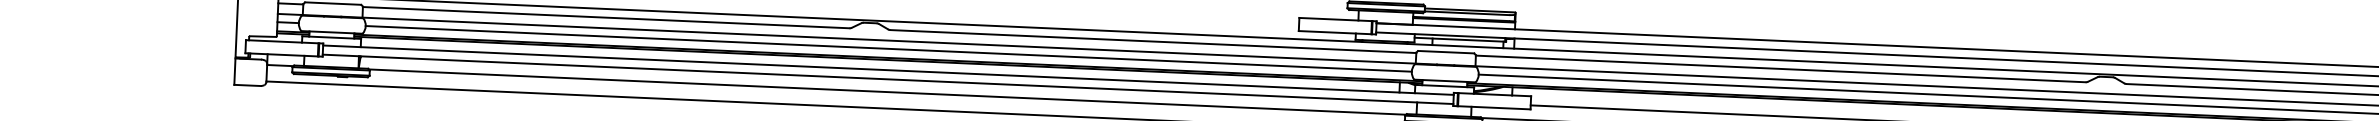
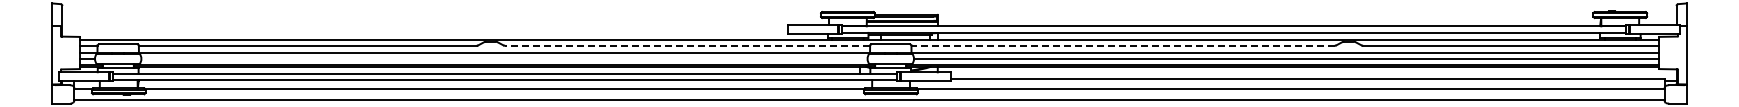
line: (1153, 41) -> (687, 45), solid -> dashed
line: (888, 48) -> (504, 58), removed
line: (1781, 68) -> (1123, 45), solid -> dashed

